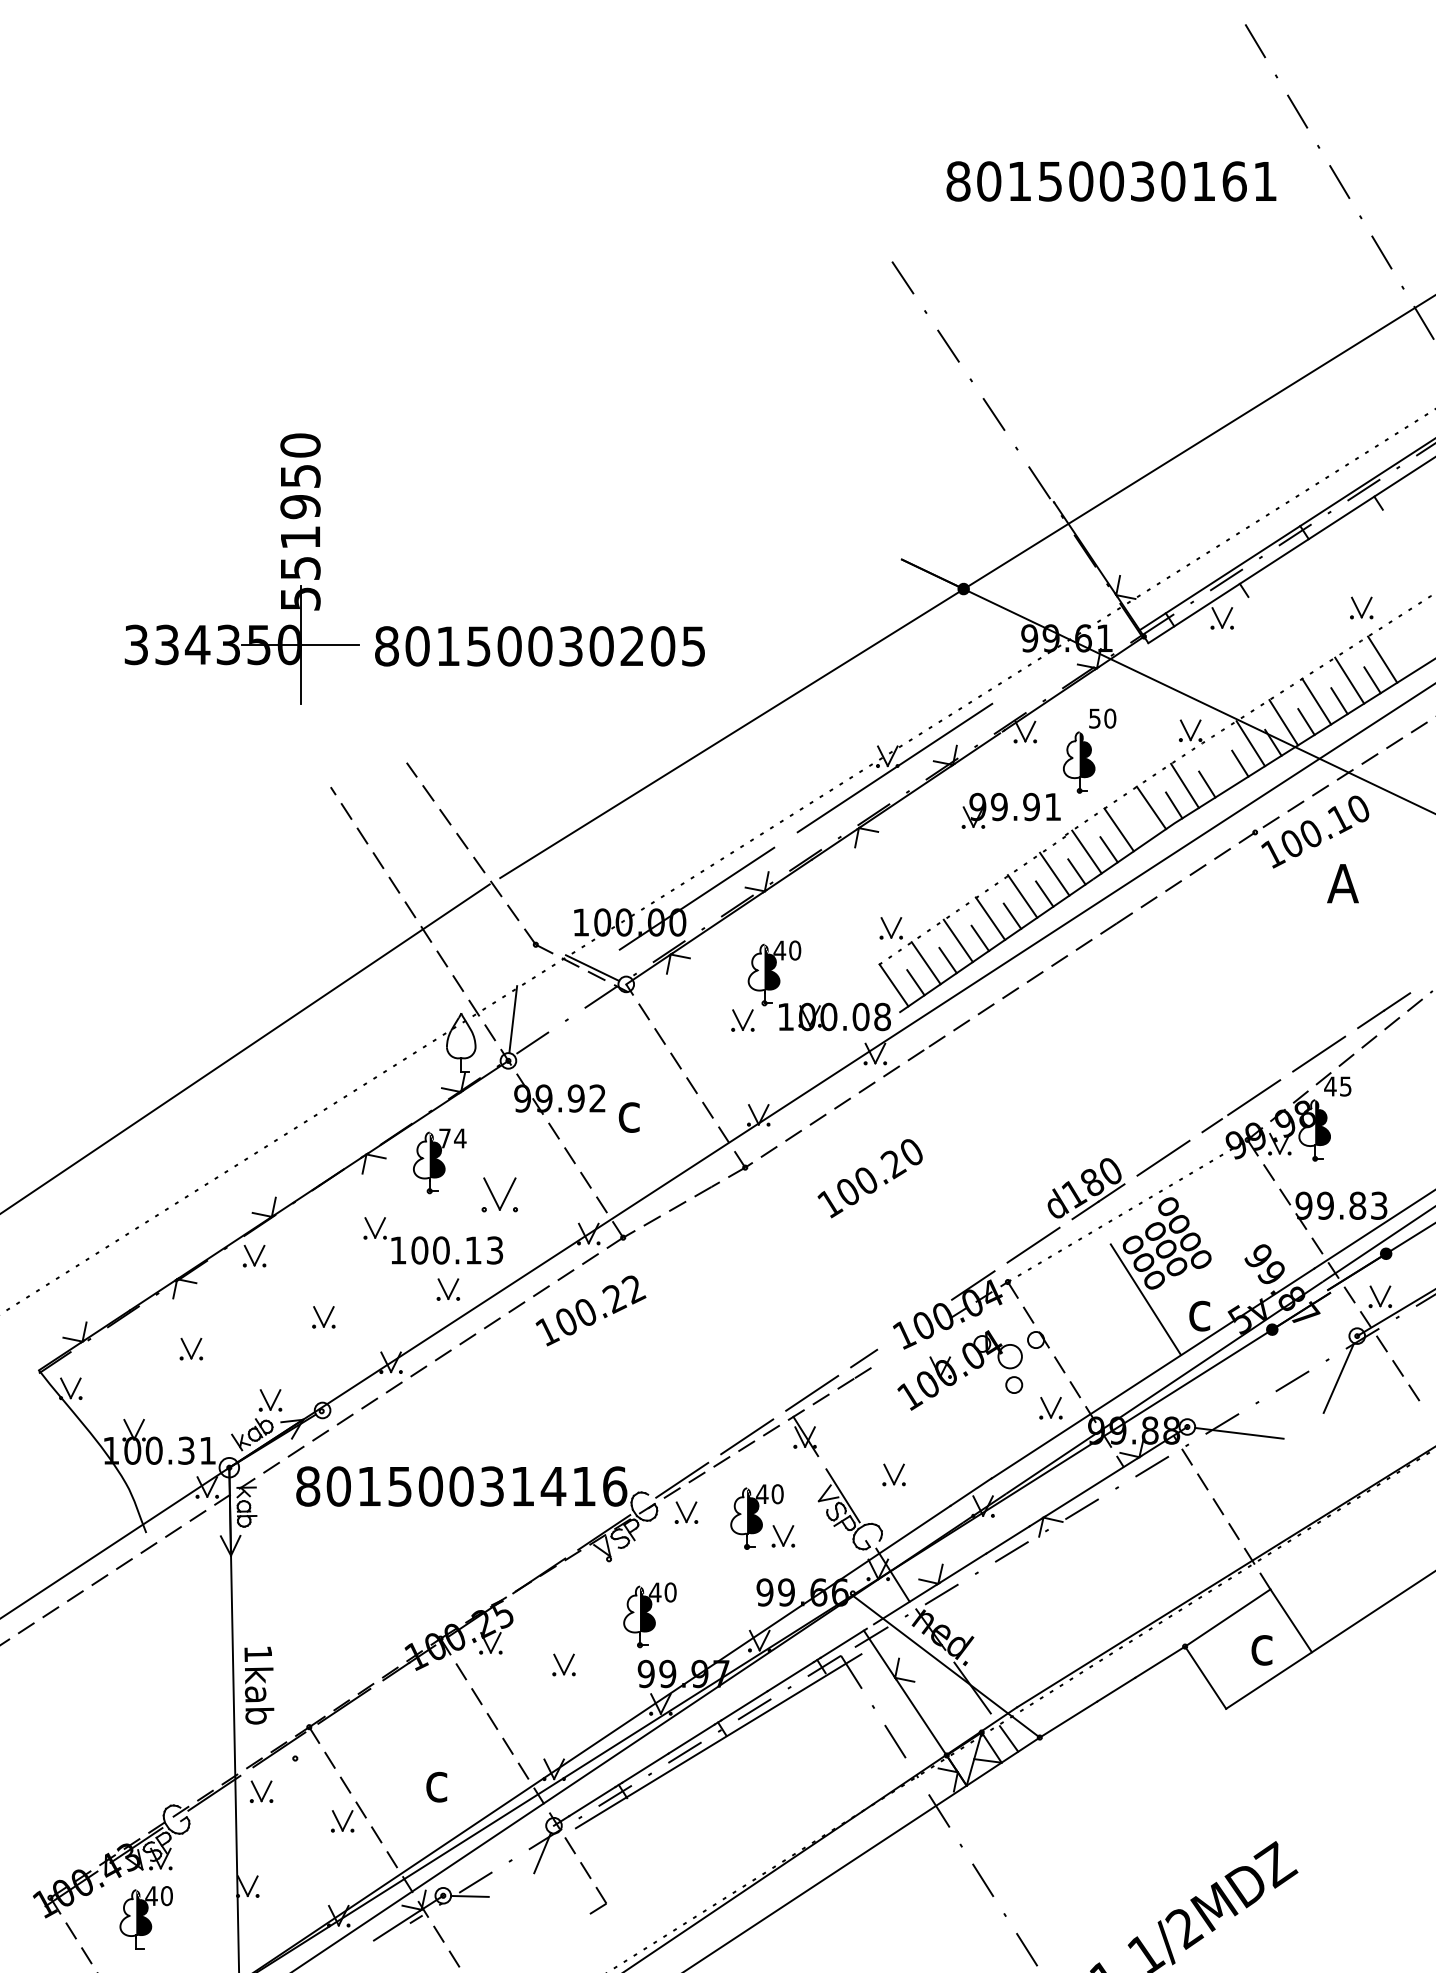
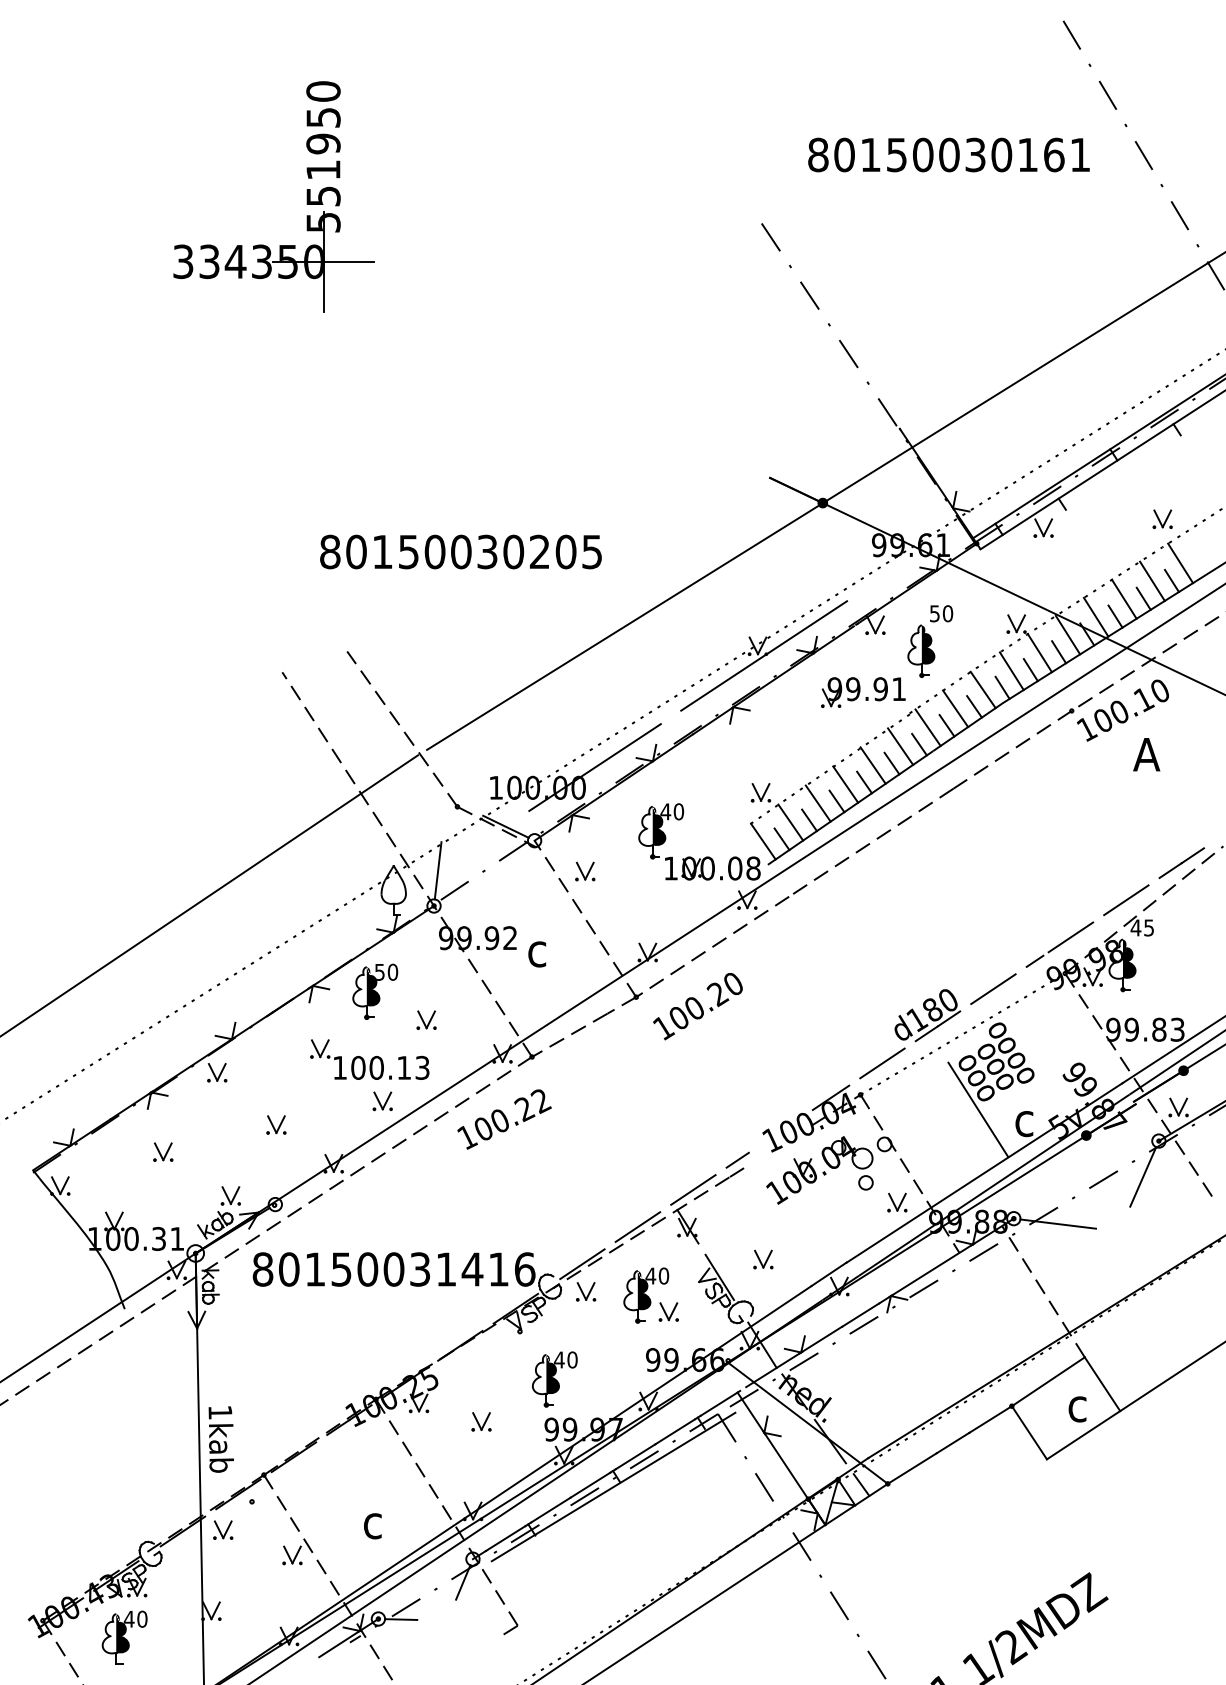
part: (280, 568) -> (306, 196), moved
line: (1217, 765) -> (1039, 653), added
line: (1141, 827) -> (974, 706), added
part: (743, 1020) -> (585, 871), moved
text: (452, 1137) -> (386, 971), 74 -> 50
text: (869, 1178) -> (697, 1006), moved
part: (499, 1193) -> (426, 1019), size x0.62

